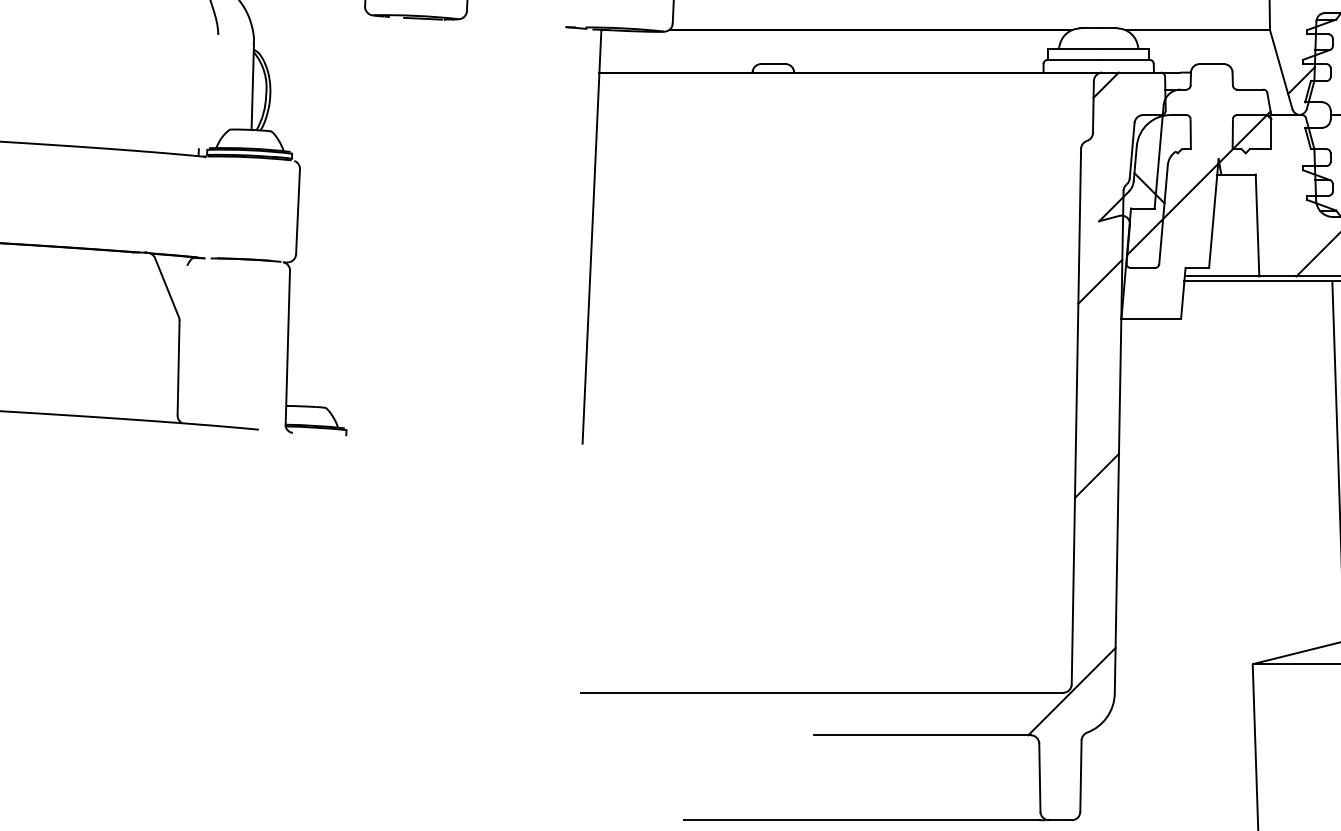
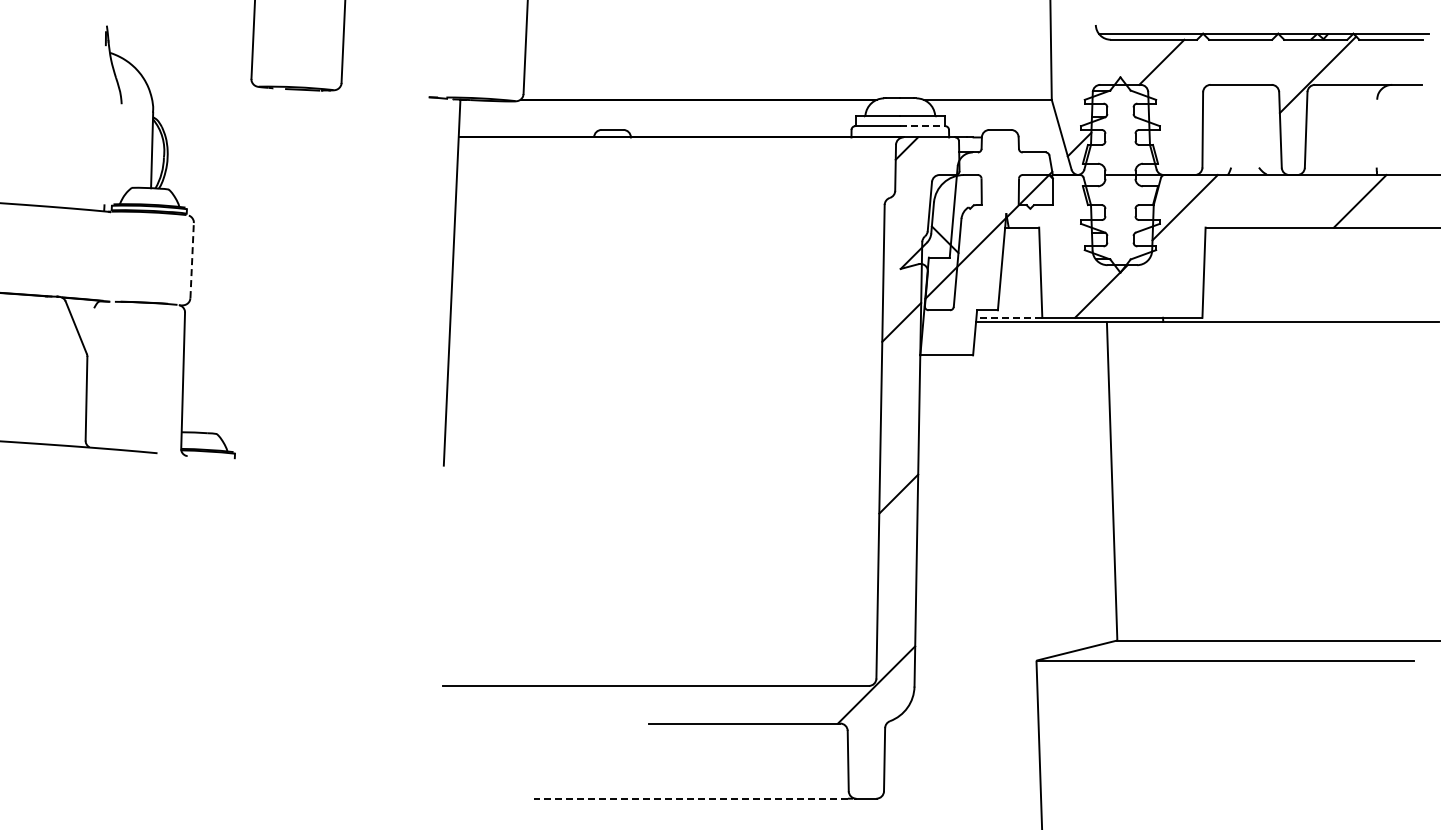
line: (1124, 60) -> (923, 126), solid -> dashed
line: (298, 211) -> (192, 260), solid -> dashed
line: (1222, 276) -> (1009, 317), solid -> dashed
line: (861, 820) -> (690, 798), solid -> dashed

